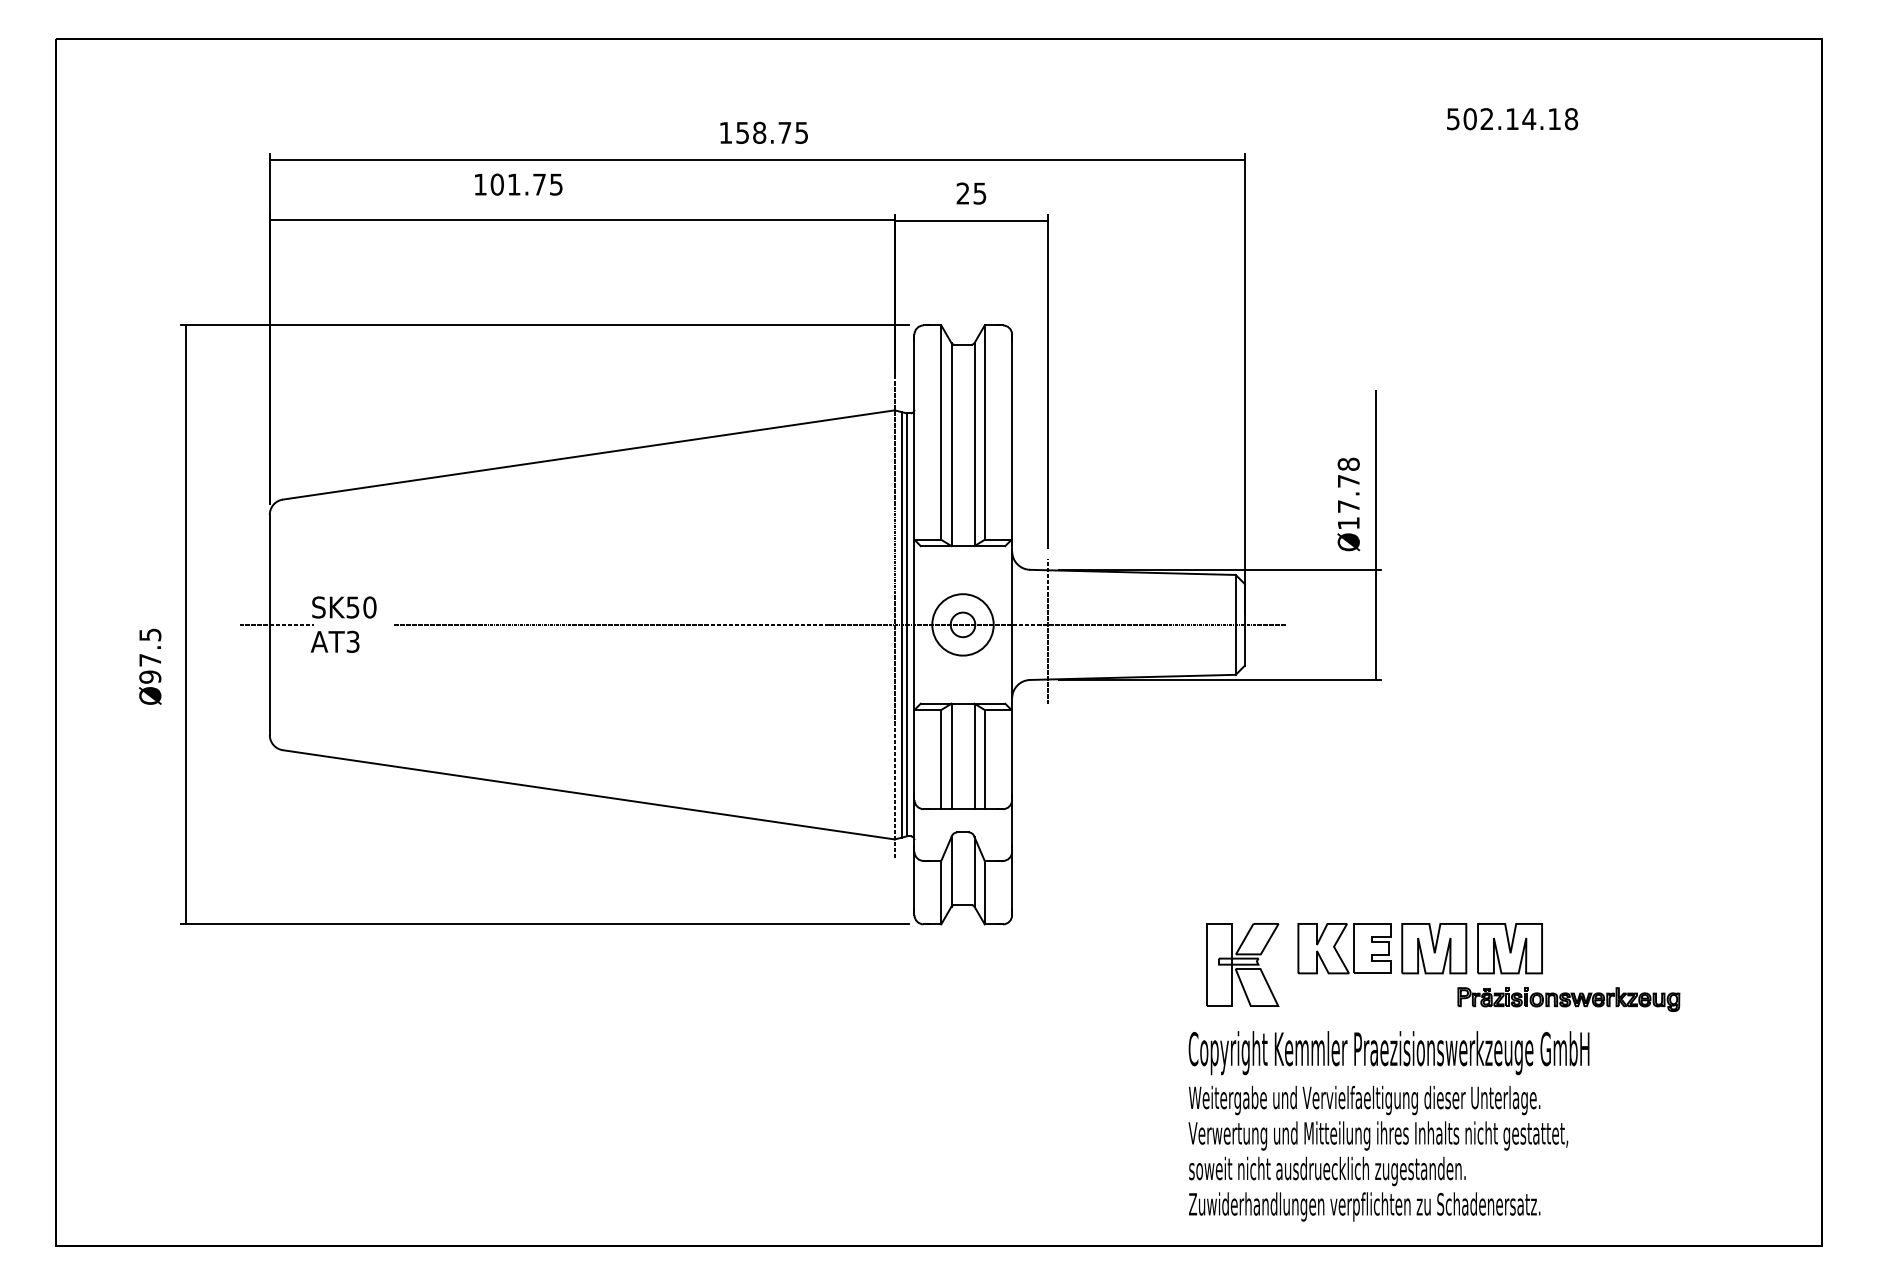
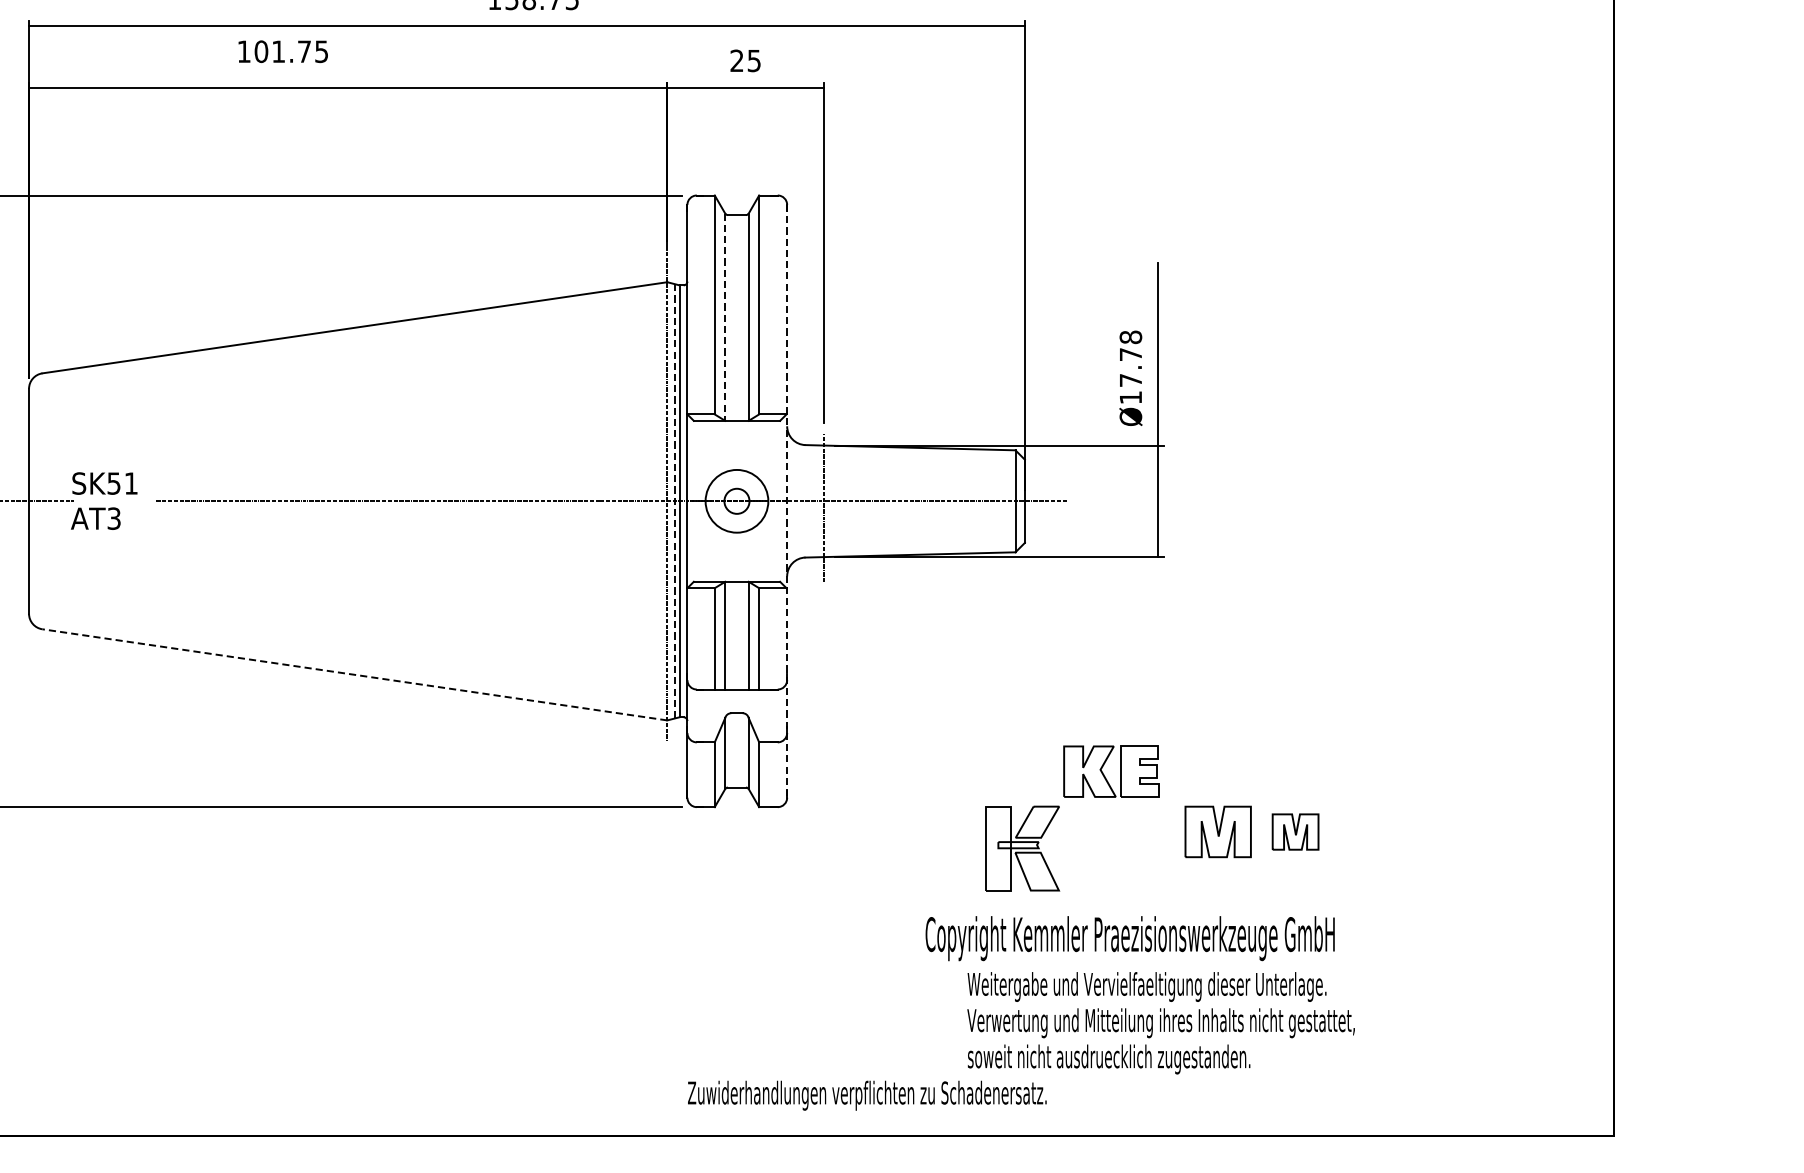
line: (951, 445) -> (725, 318), solid -> dashed
text: (369, 607) -> (130, 483), SK50 -> SK51
line: (902, 624) -> (675, 500), solid -> dashed
line: (1012, 625) -> (787, 501), solid -> dashed
line: (588, 794) -> (354, 674), solid -> dashed
part: (1509, 948) -> (1295, 831), size x0.7
part: (1338, 952) -> (1105, 775), moved
part: (1568, 999) -> (1355, 883), removed
text: (1388, 1053) -> (1129, 939), moved
text: (1364, 1206) -> (867, 1095), moved

